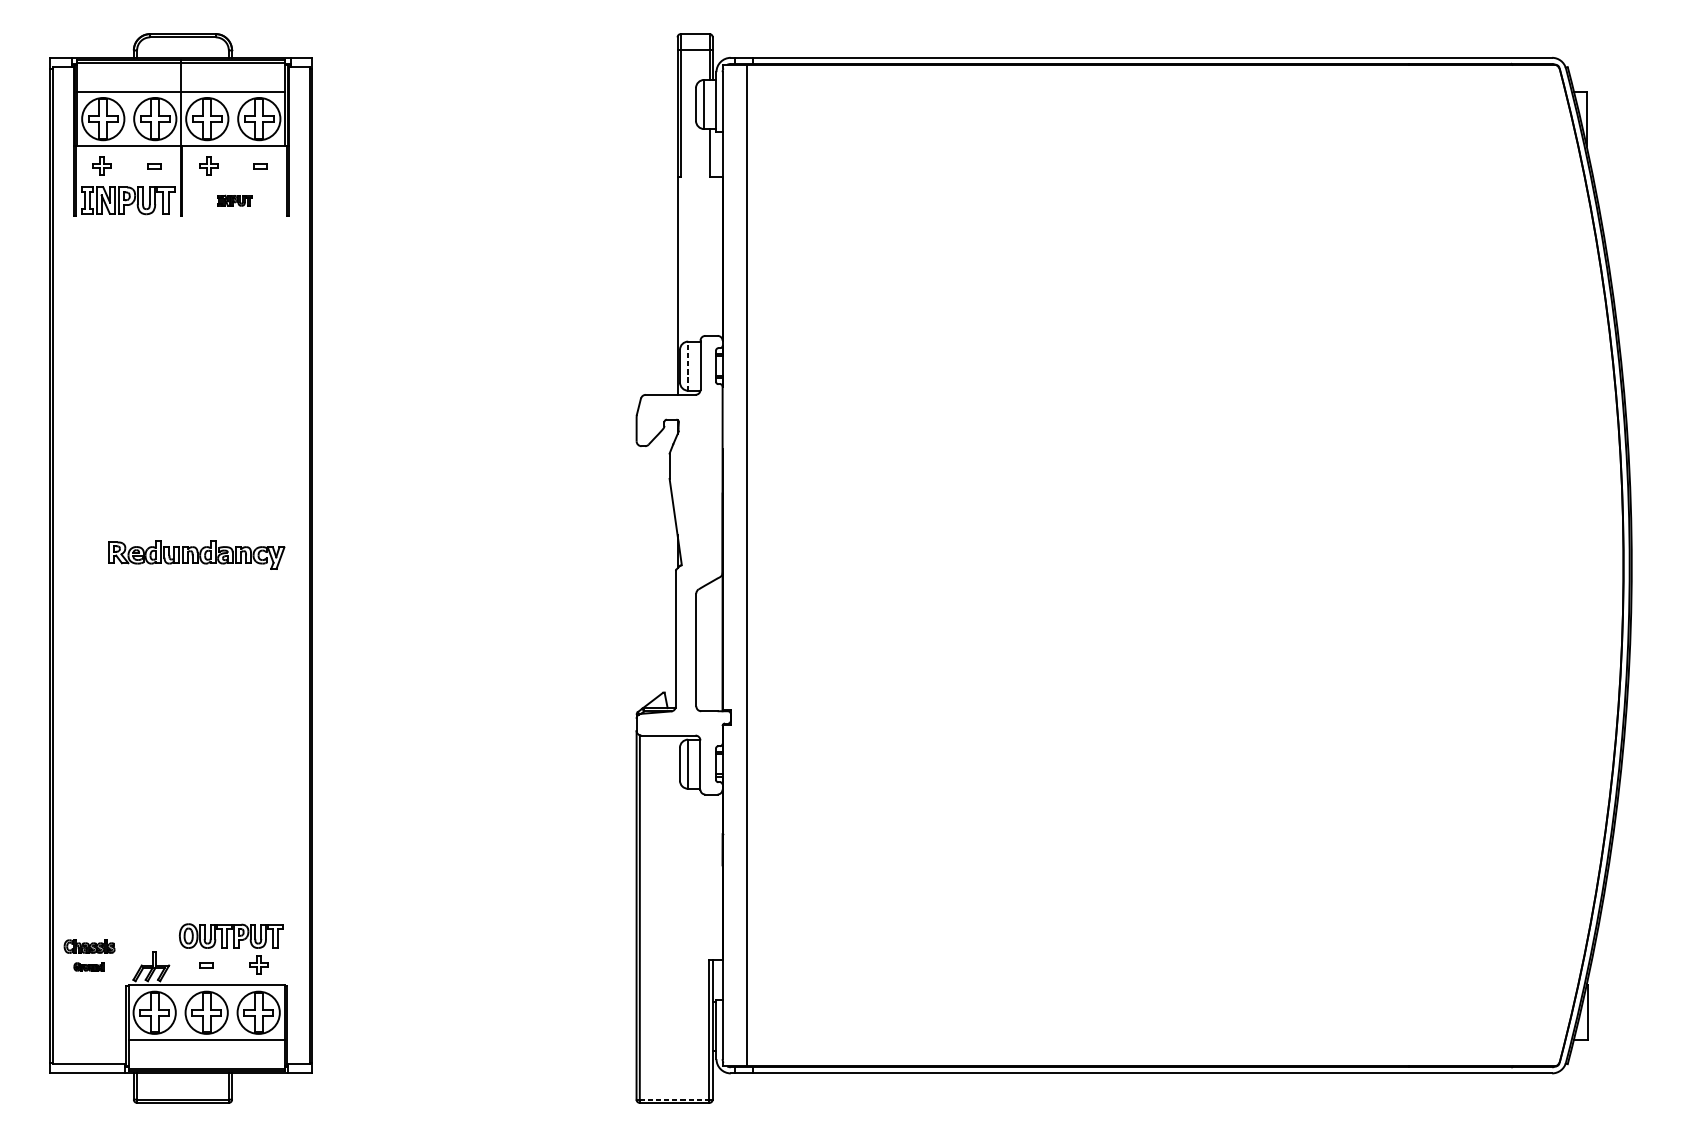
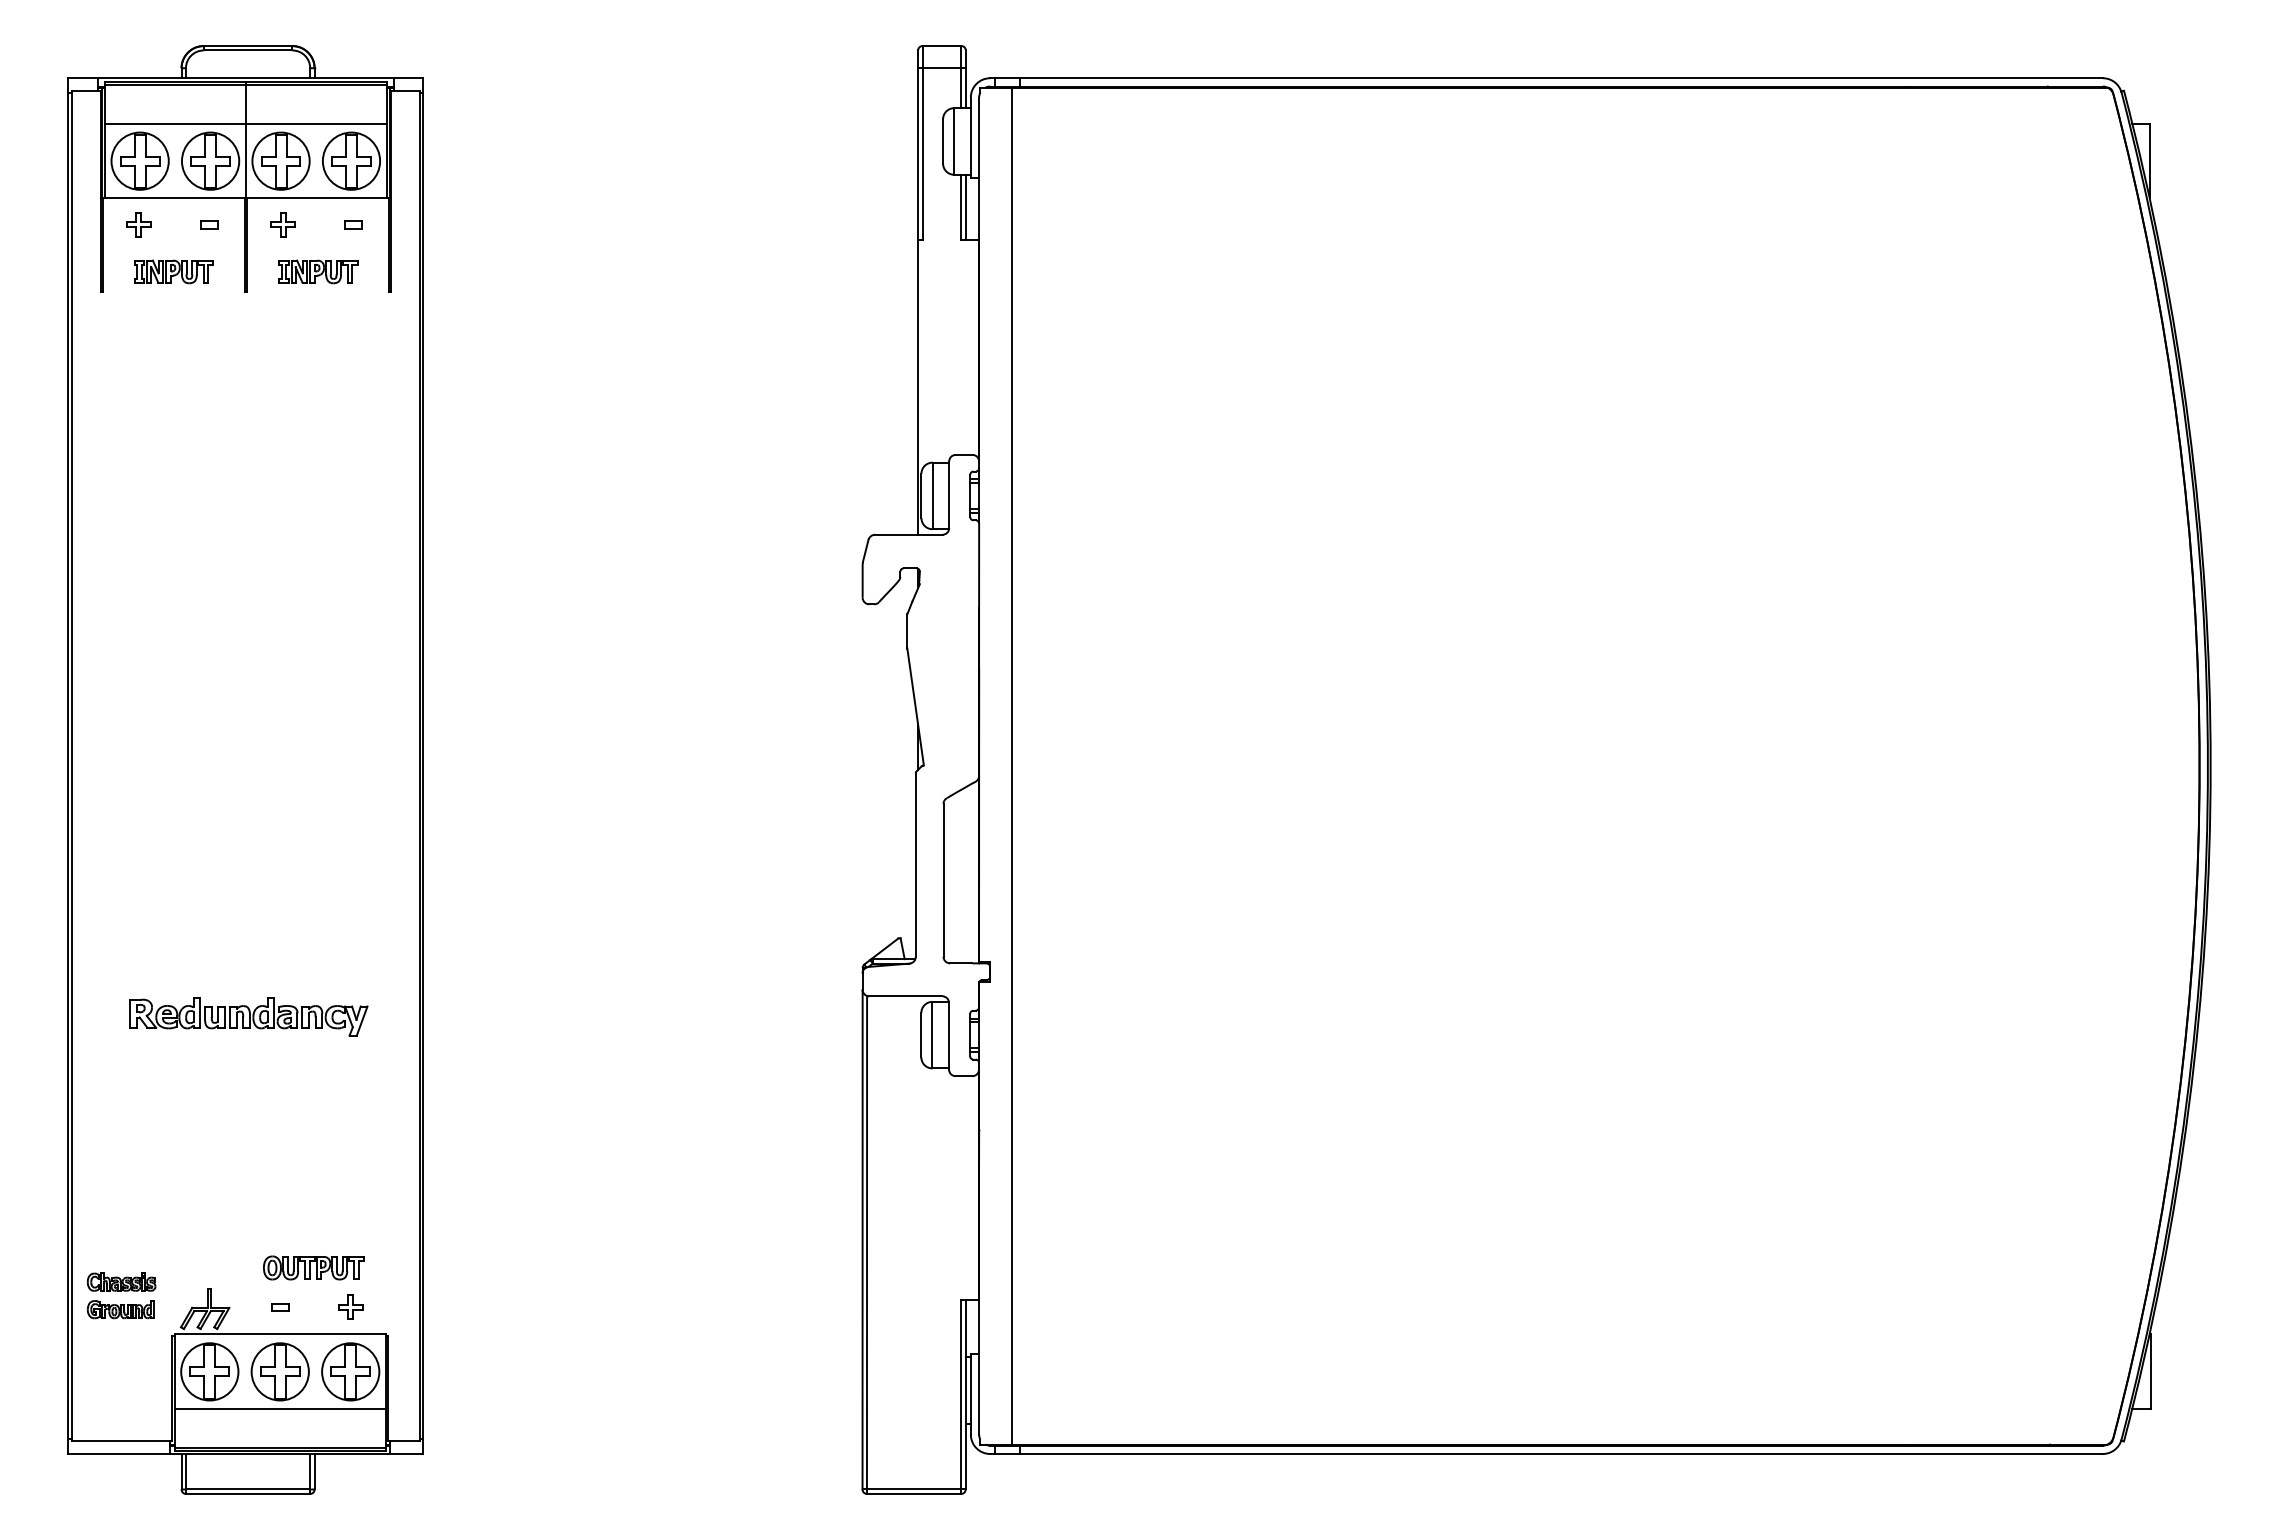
line: (712, 153) -> (965, 207), added
part: (127, 200) -> (173, 271), size x0.62
part: (234, 200) -> (318, 271), size x1.67
line: (688, 365) -> (932, 495), dashed -> solid
part: (196, 554) -> (248, 1016), moved
part: (231, 935) -> (313, 1267), size x0.71
part: (88, 966) -> (120, 1309), size x1.67
line: (674, 1099) -> (914, 1489), dashed -> solid

